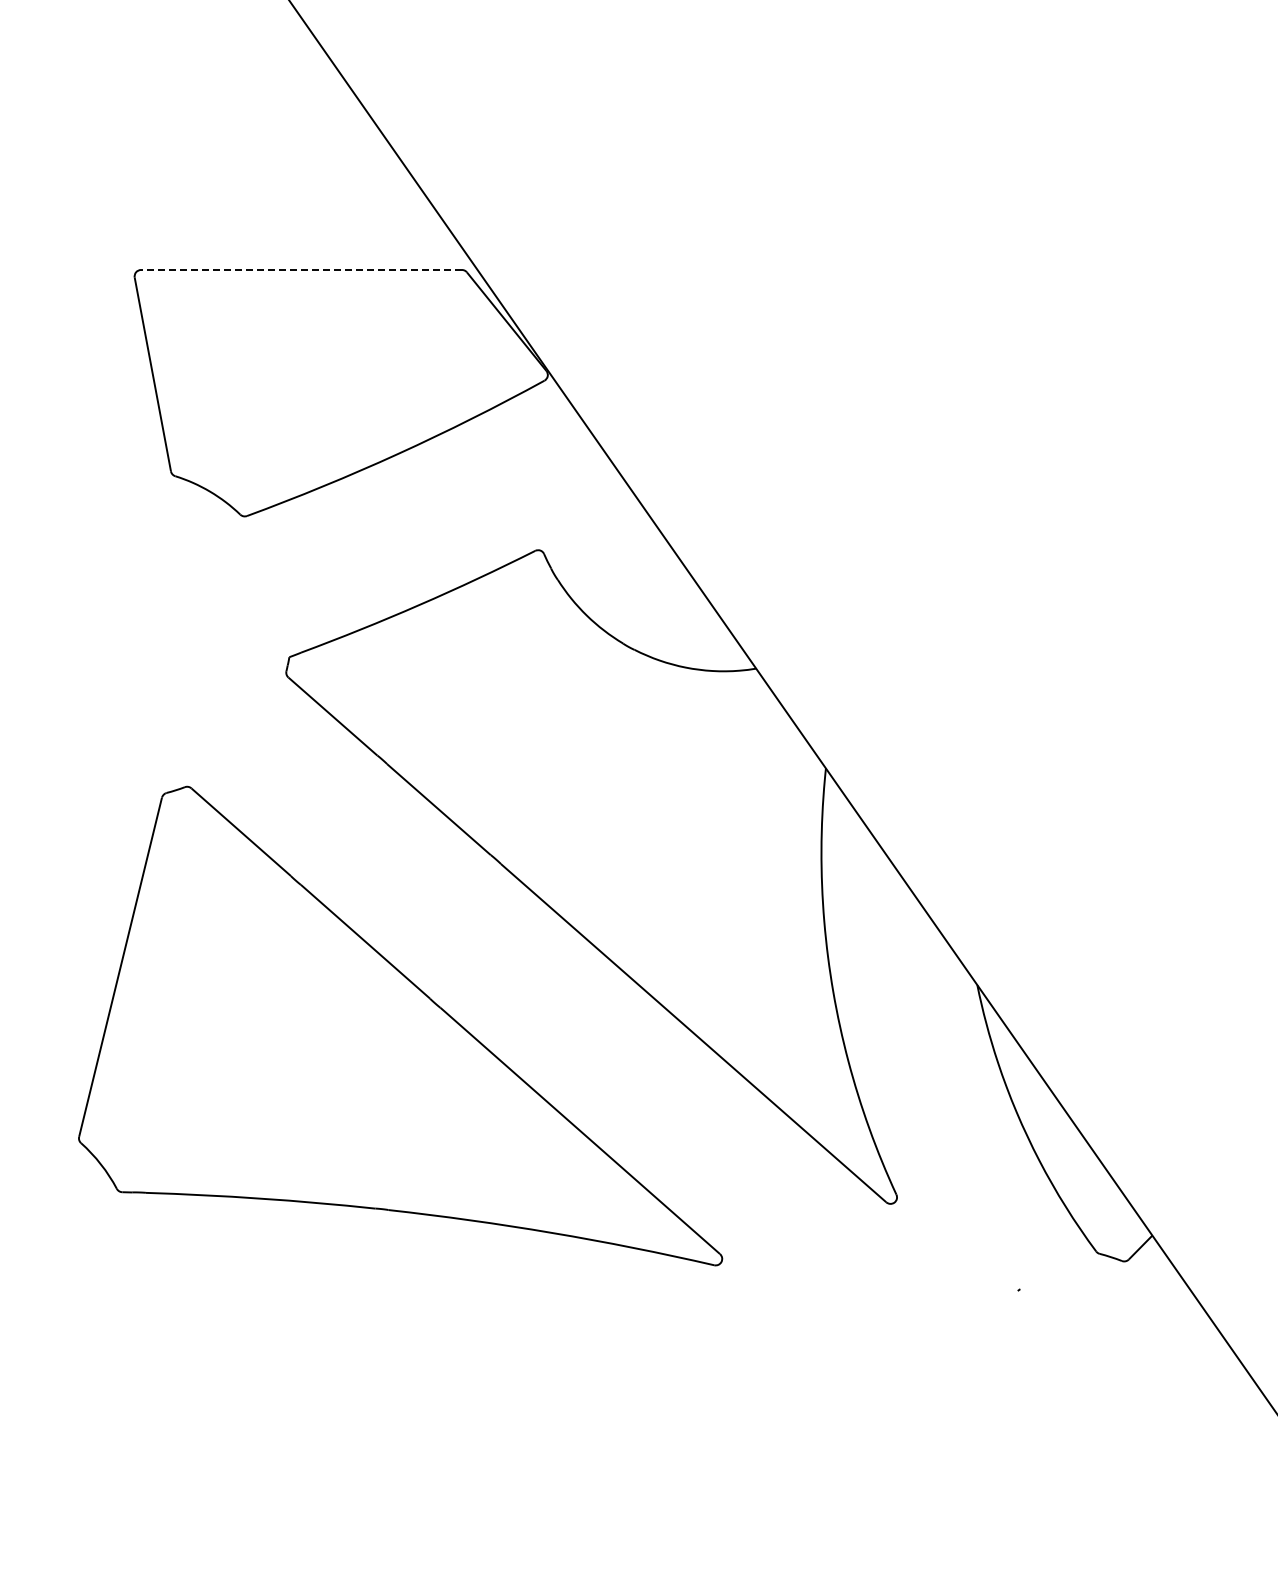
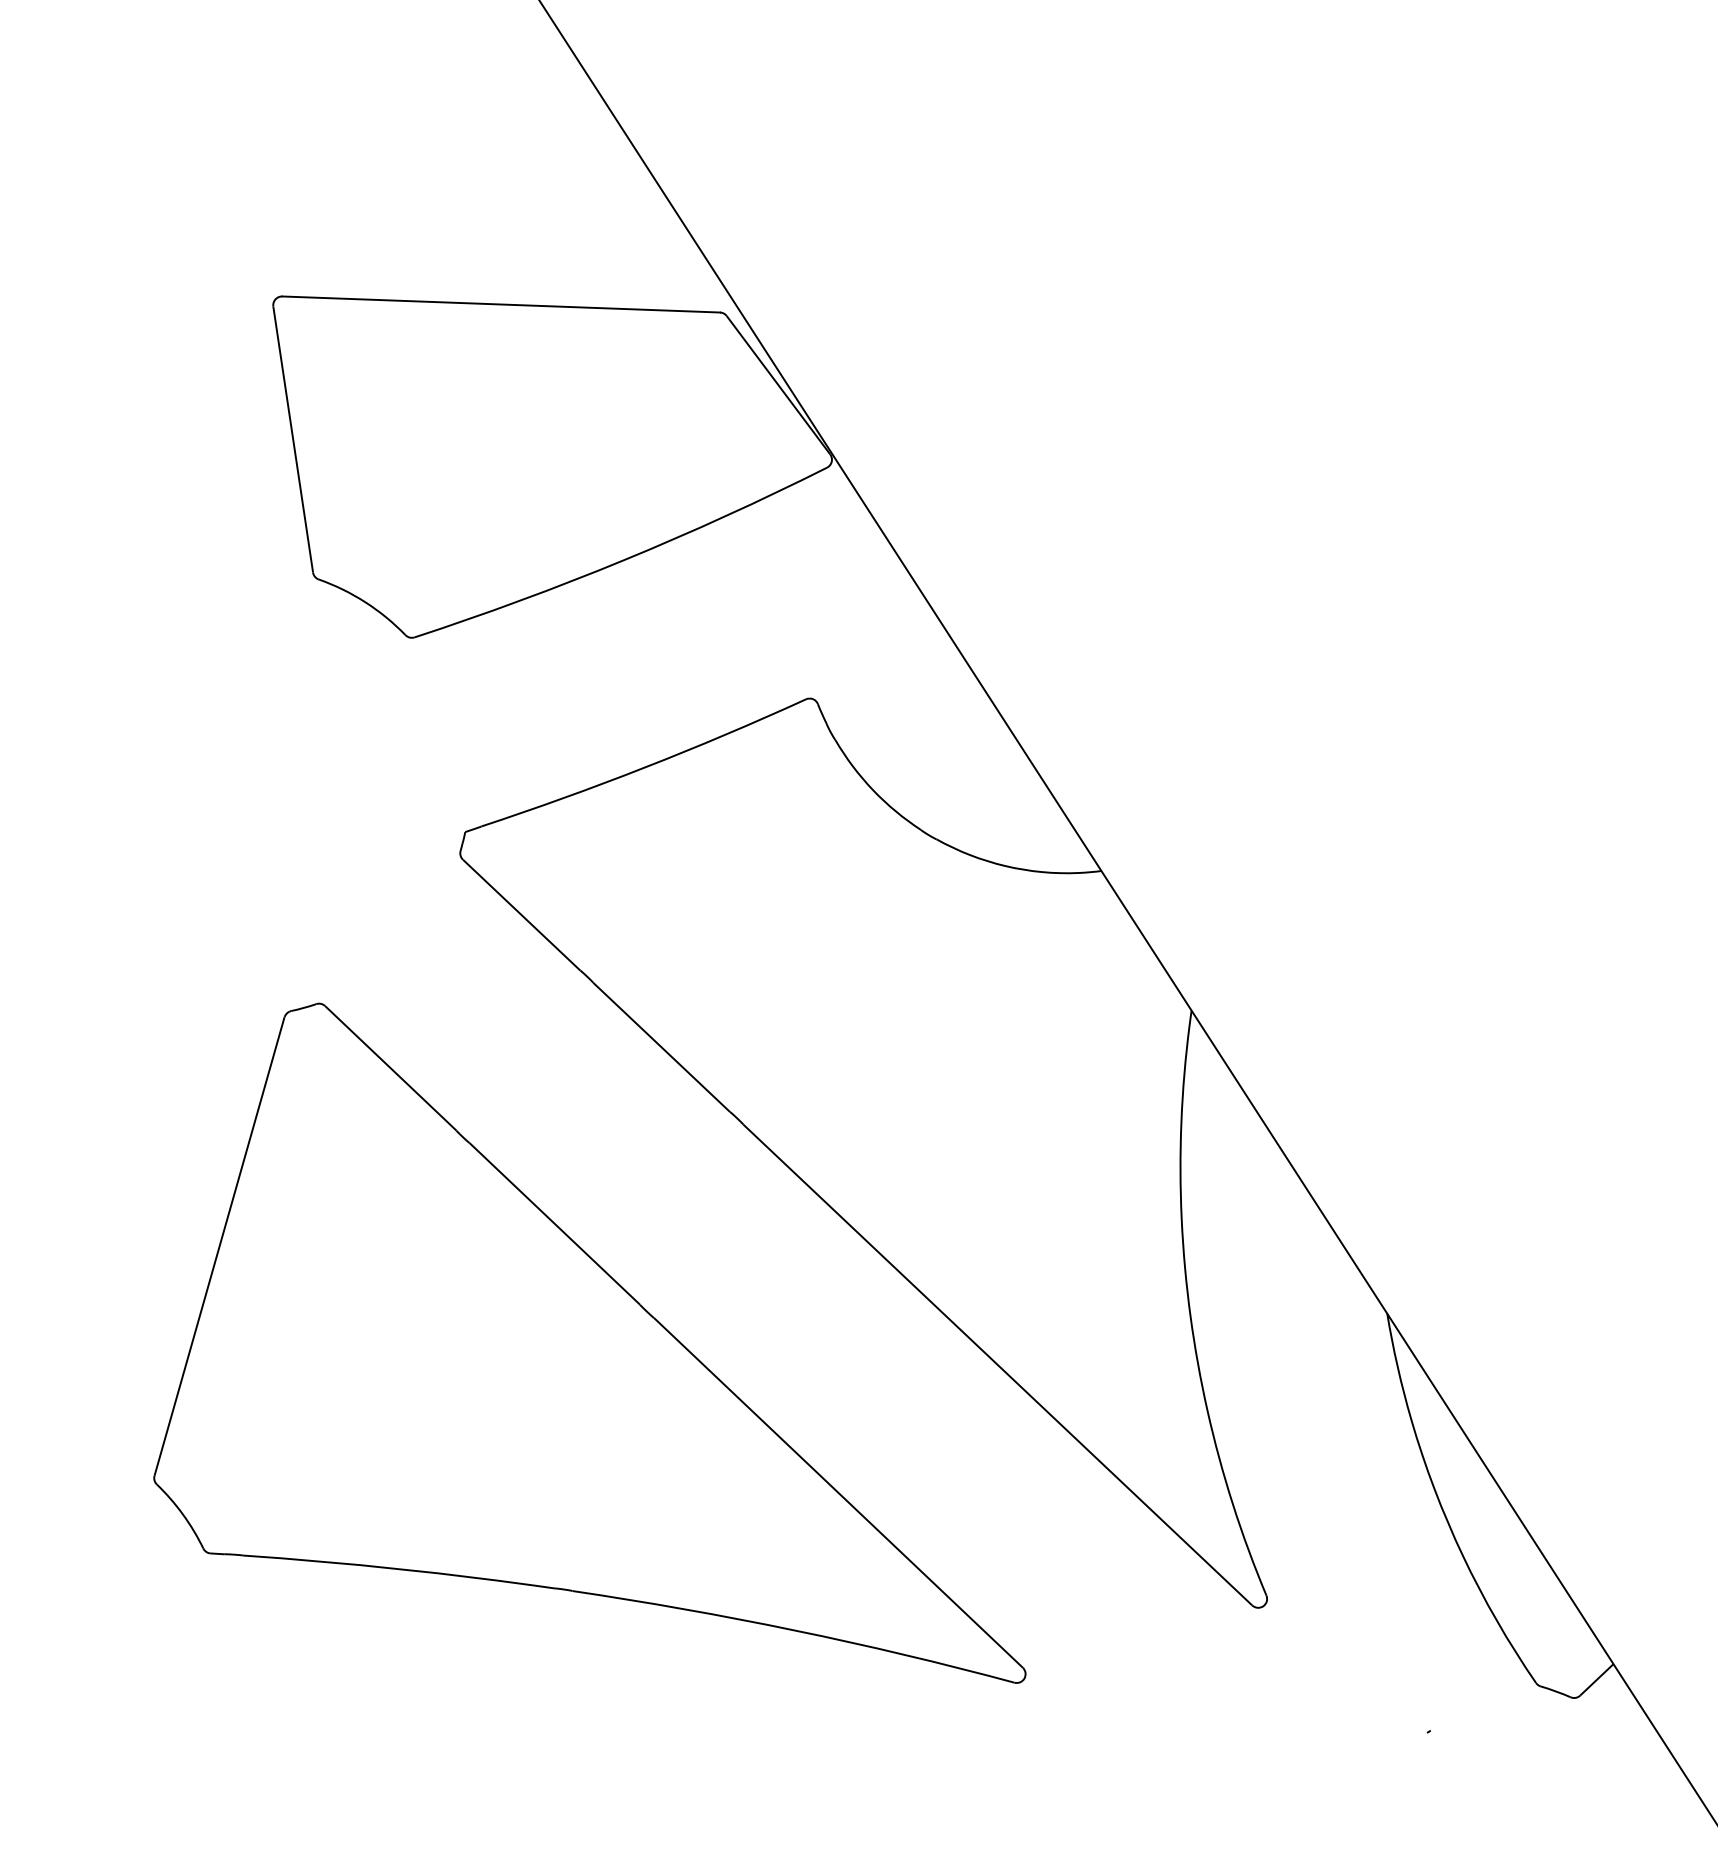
line: (301, 269) -> (501, 303), dashed -> solid

